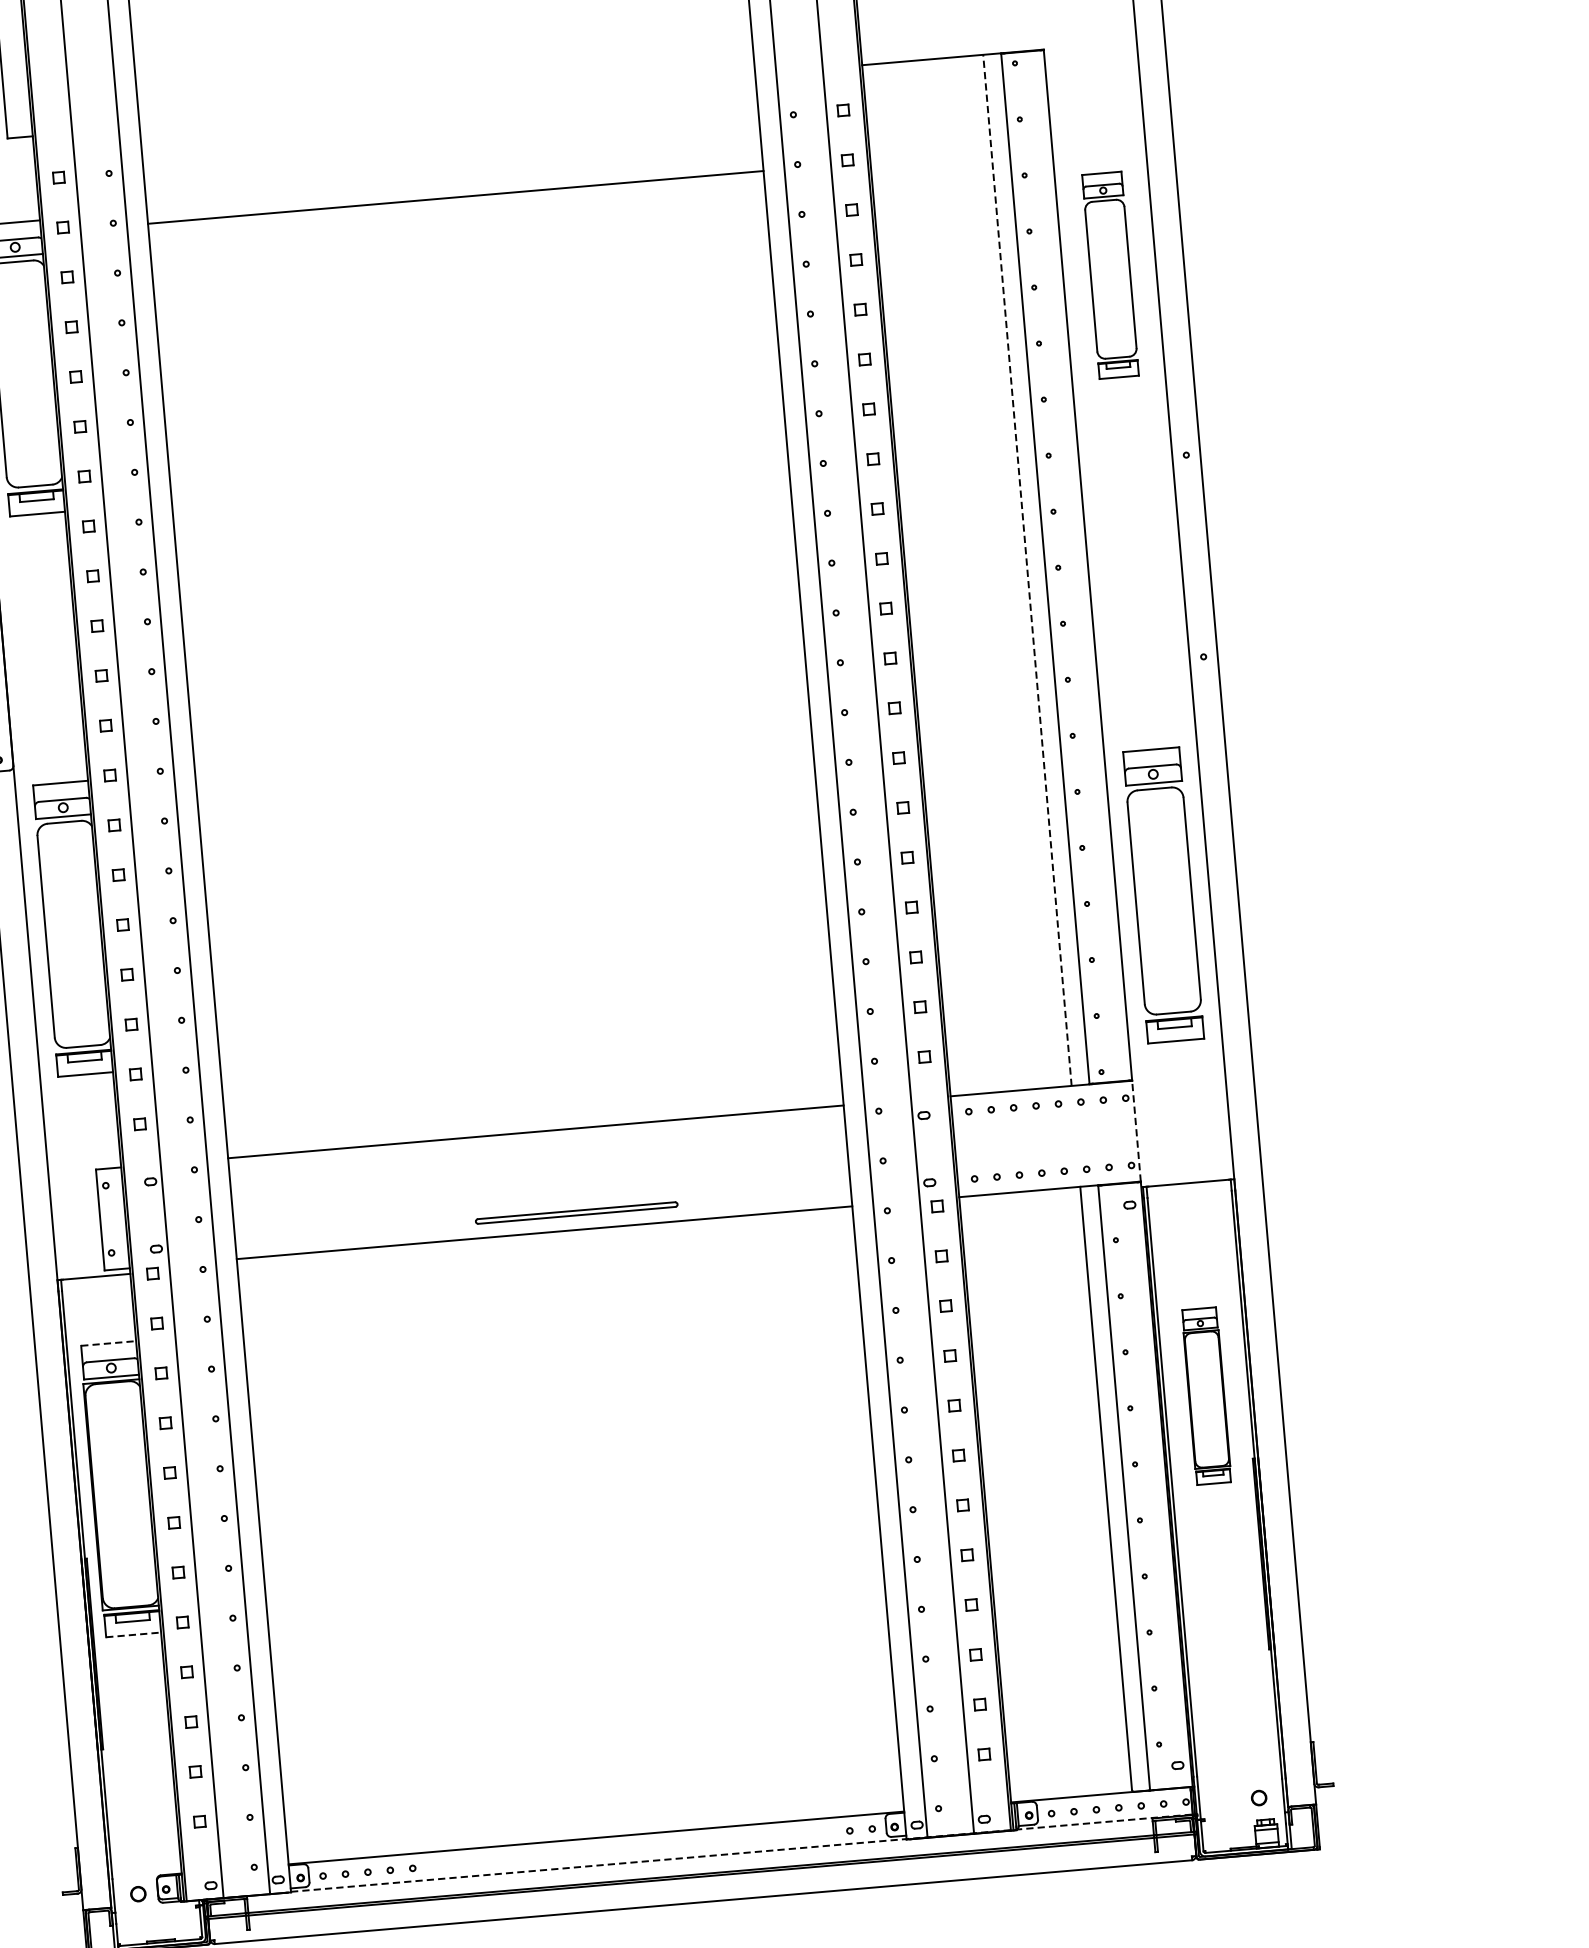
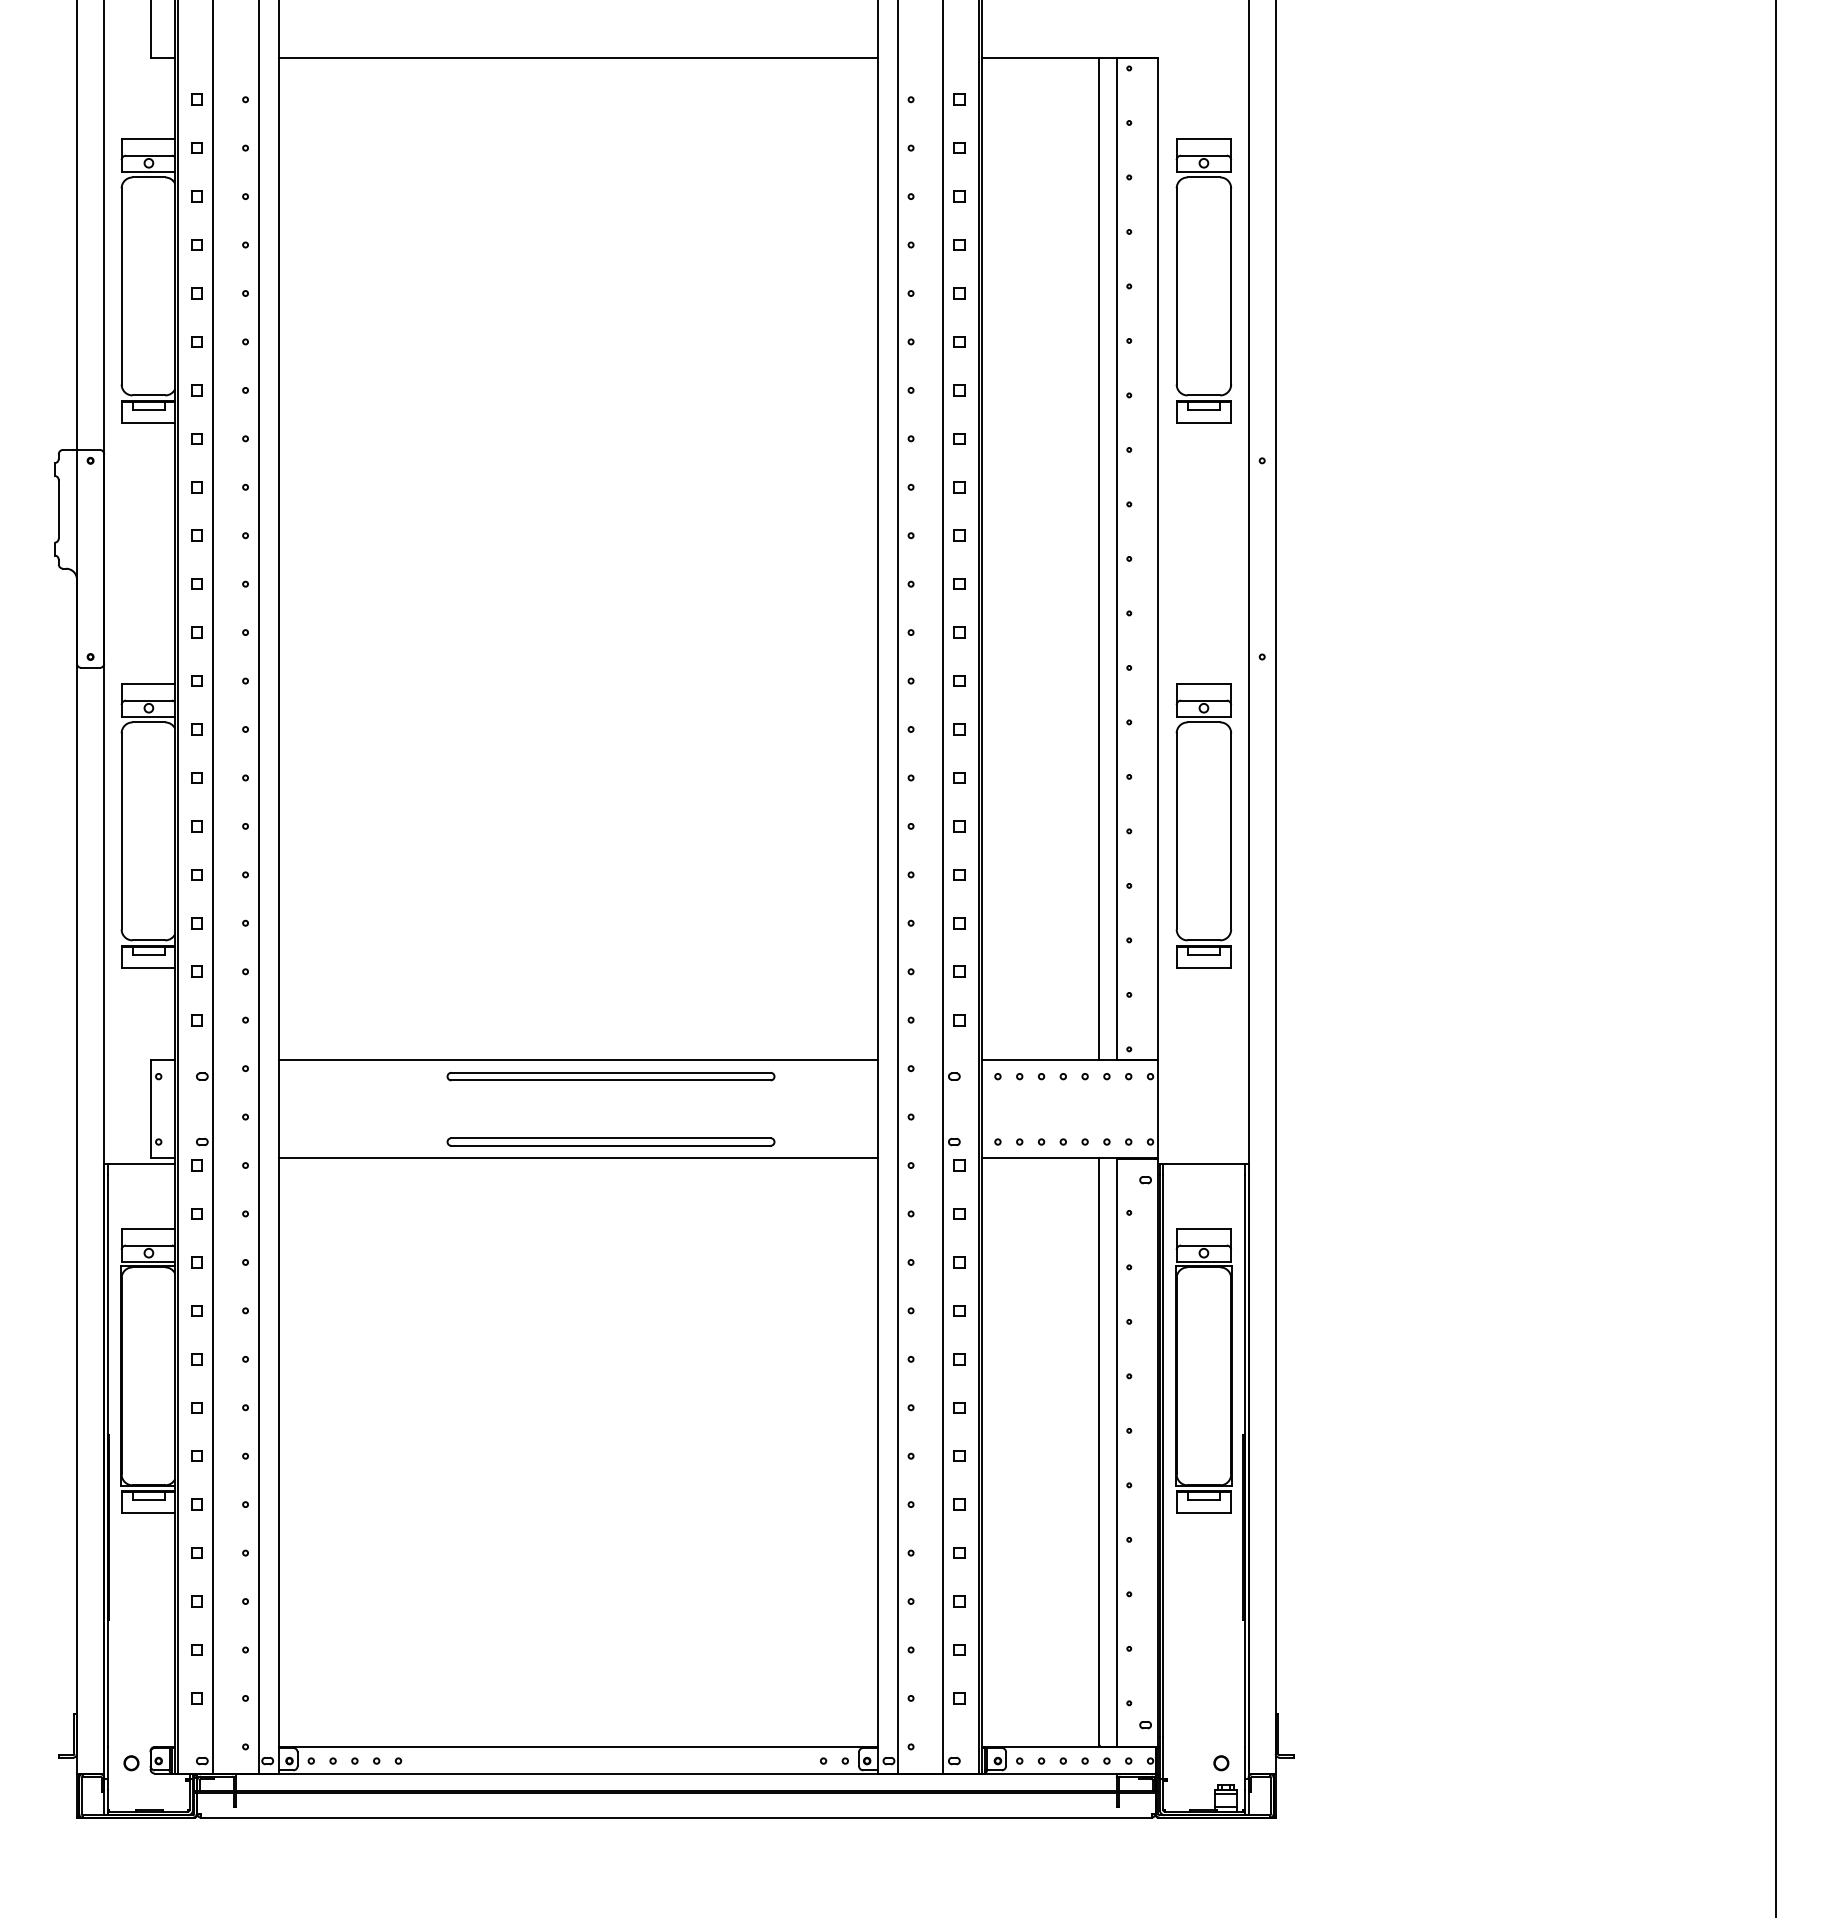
line: (455, 197) -> (578, 57), moved
part: (1110, 274) -> (1203, 280), size x1.43
line: (1027, 569) -> (1099, 558), dashed -> solid
part: (1163, 894) -> (1203, 825), moved
line: (1136, 1130) -> (1158, 1108), dashed -> solid
part: (570, 1145) -> (610, 1076), added
part: (576, 1212) -> (610, 1141), size x1.67
line: (108, 1343) -> (148, 1229), dashed -> solid
part: (1206, 1395) -> (1203, 1370), size x1.67
line: (133, 1634) -> (148, 1512), dashed -> solid
line: (742, 1852) -> (718, 1773), dashed -> solid

